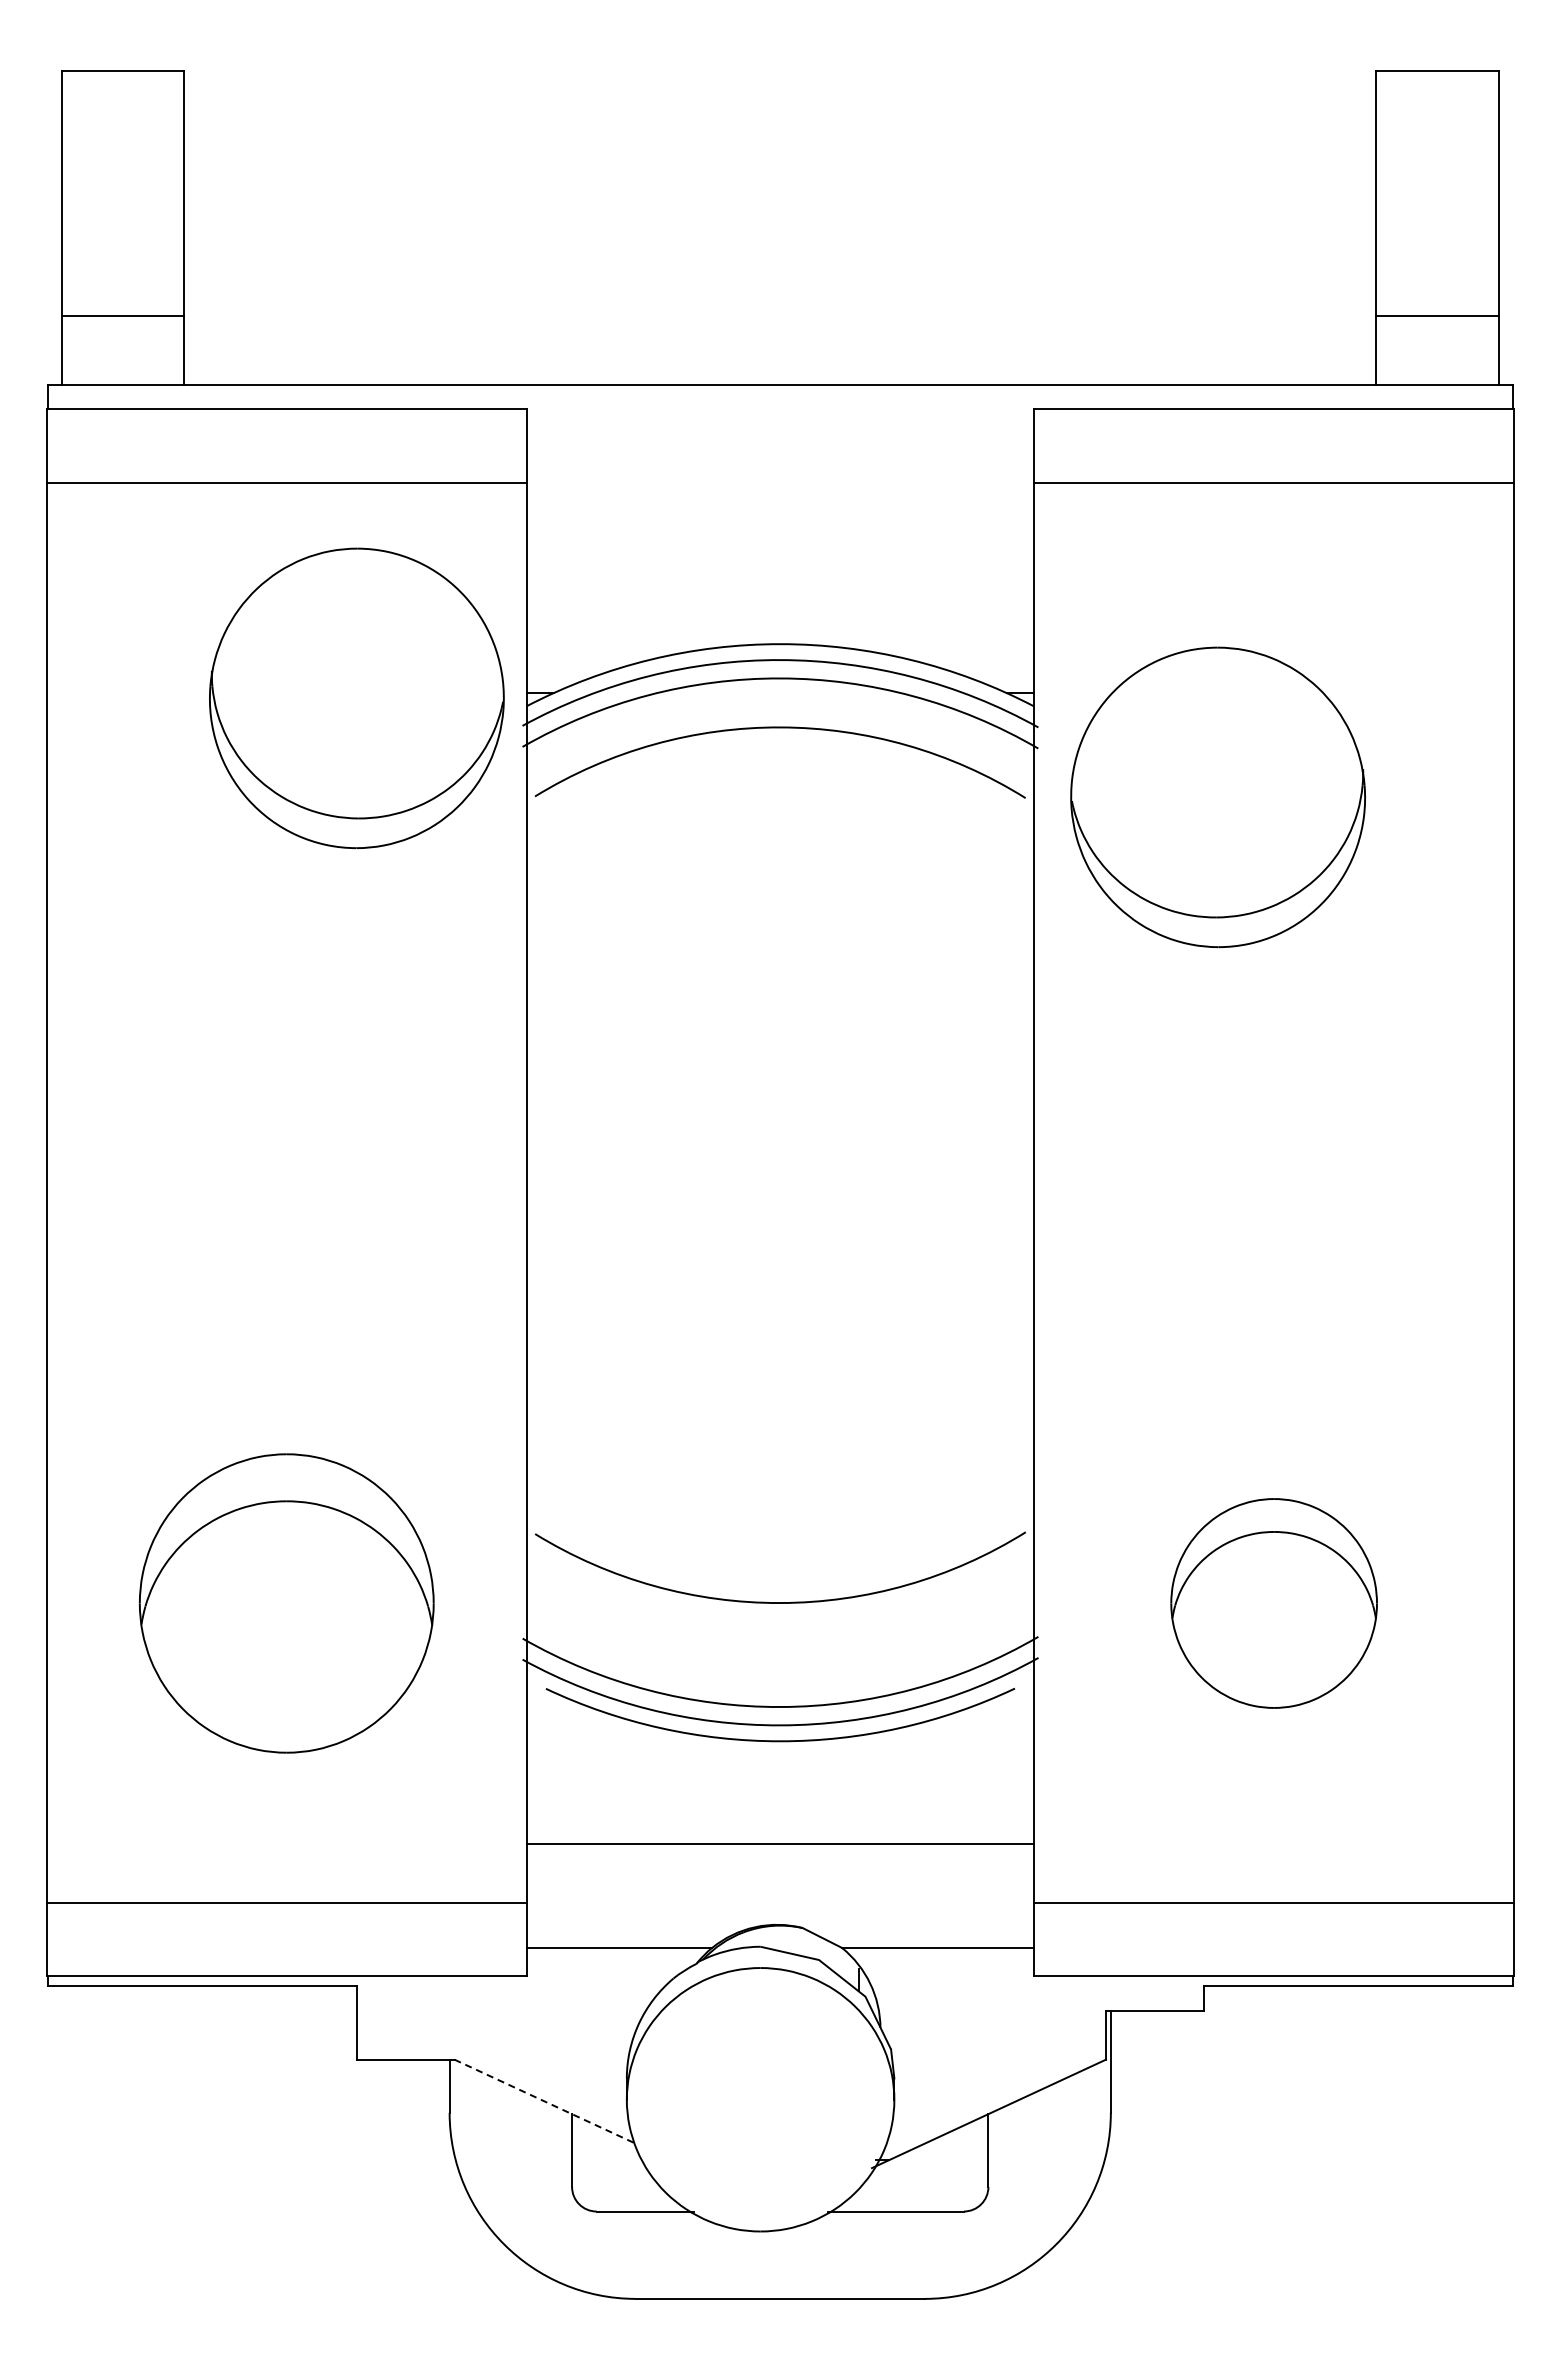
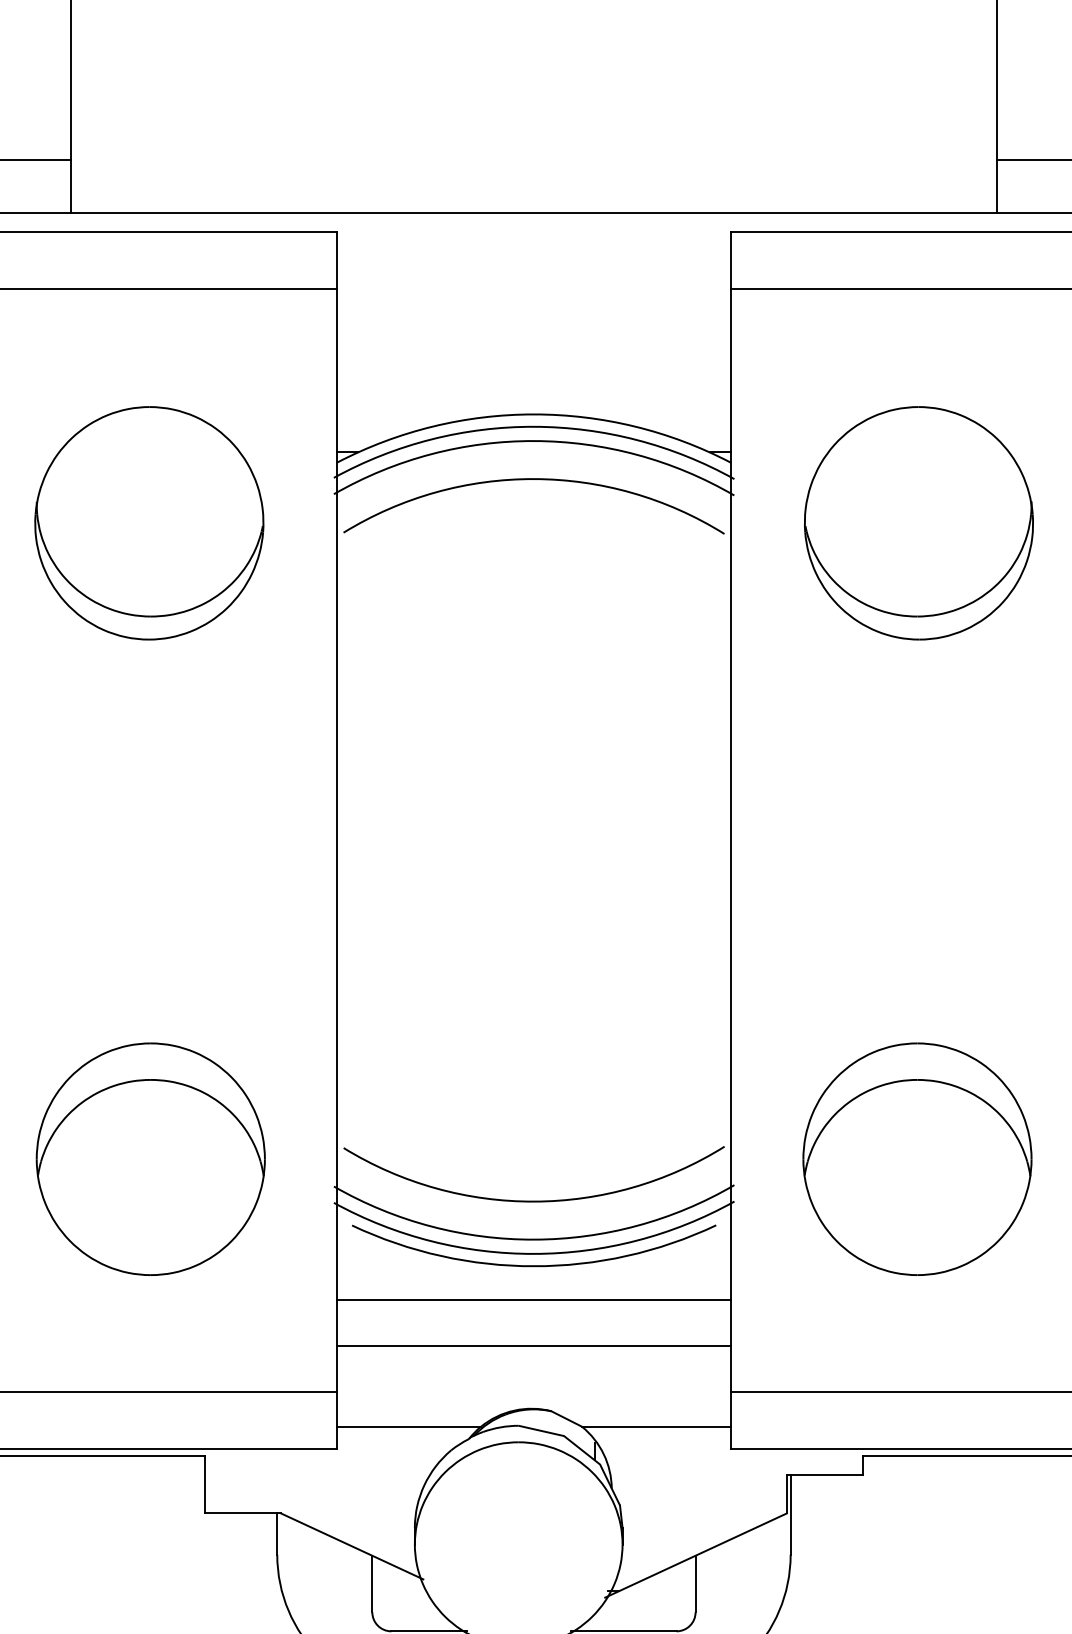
part: (356, 698) -> (149, 523), moved
part: (1217, 797) -> (918, 523), moved
arc: (780, 1602) -> (534, 1201), moved
part: (1273, 1603) -> (916, 1159), size x1.43
line: (780, 1785) -> (534, 1300), added
line: (546, 2102) -> (352, 1546), dashed -> solid

